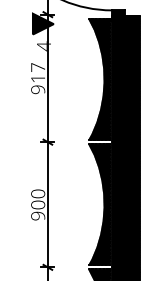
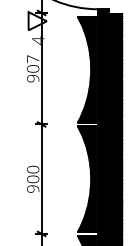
fill: (43, 24) -> (37, 21), removed
text: (38, 78) -> (33, 68), 917 -> 907

